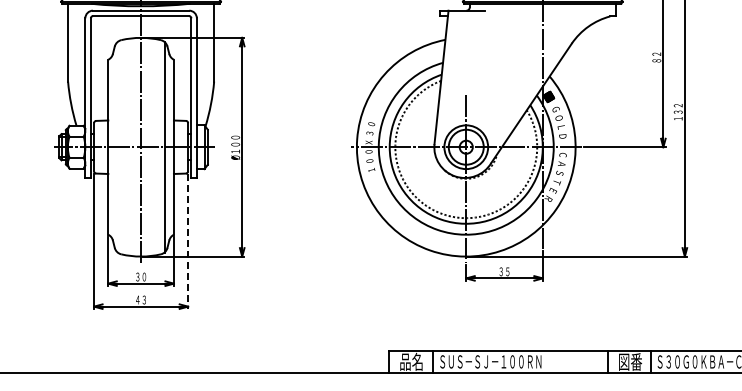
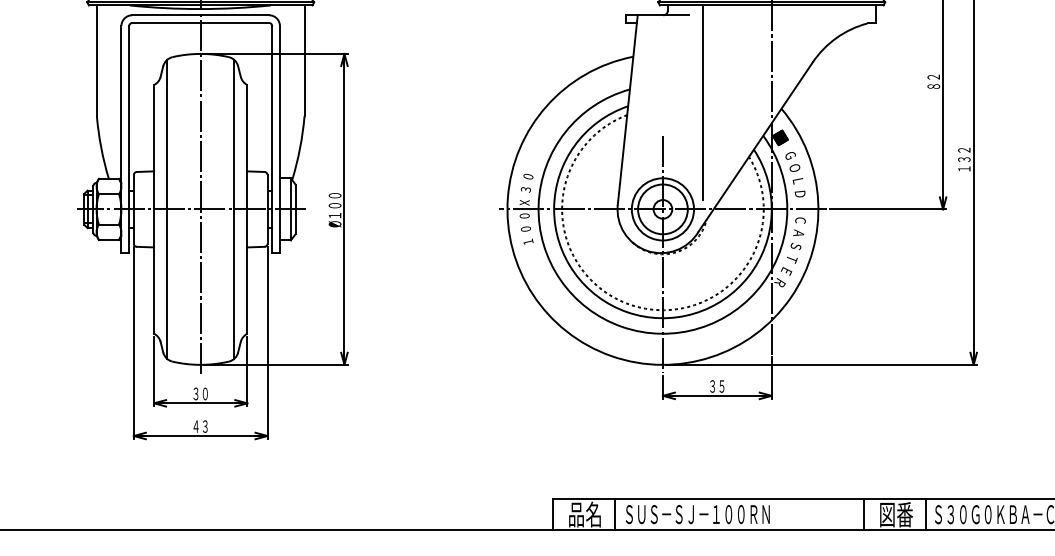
line: (494, 71) -> (703, 101), added
line: (117, 146) -> (167, 208), added
line: (188, 241) -> (268, 343), dashed -> solid

